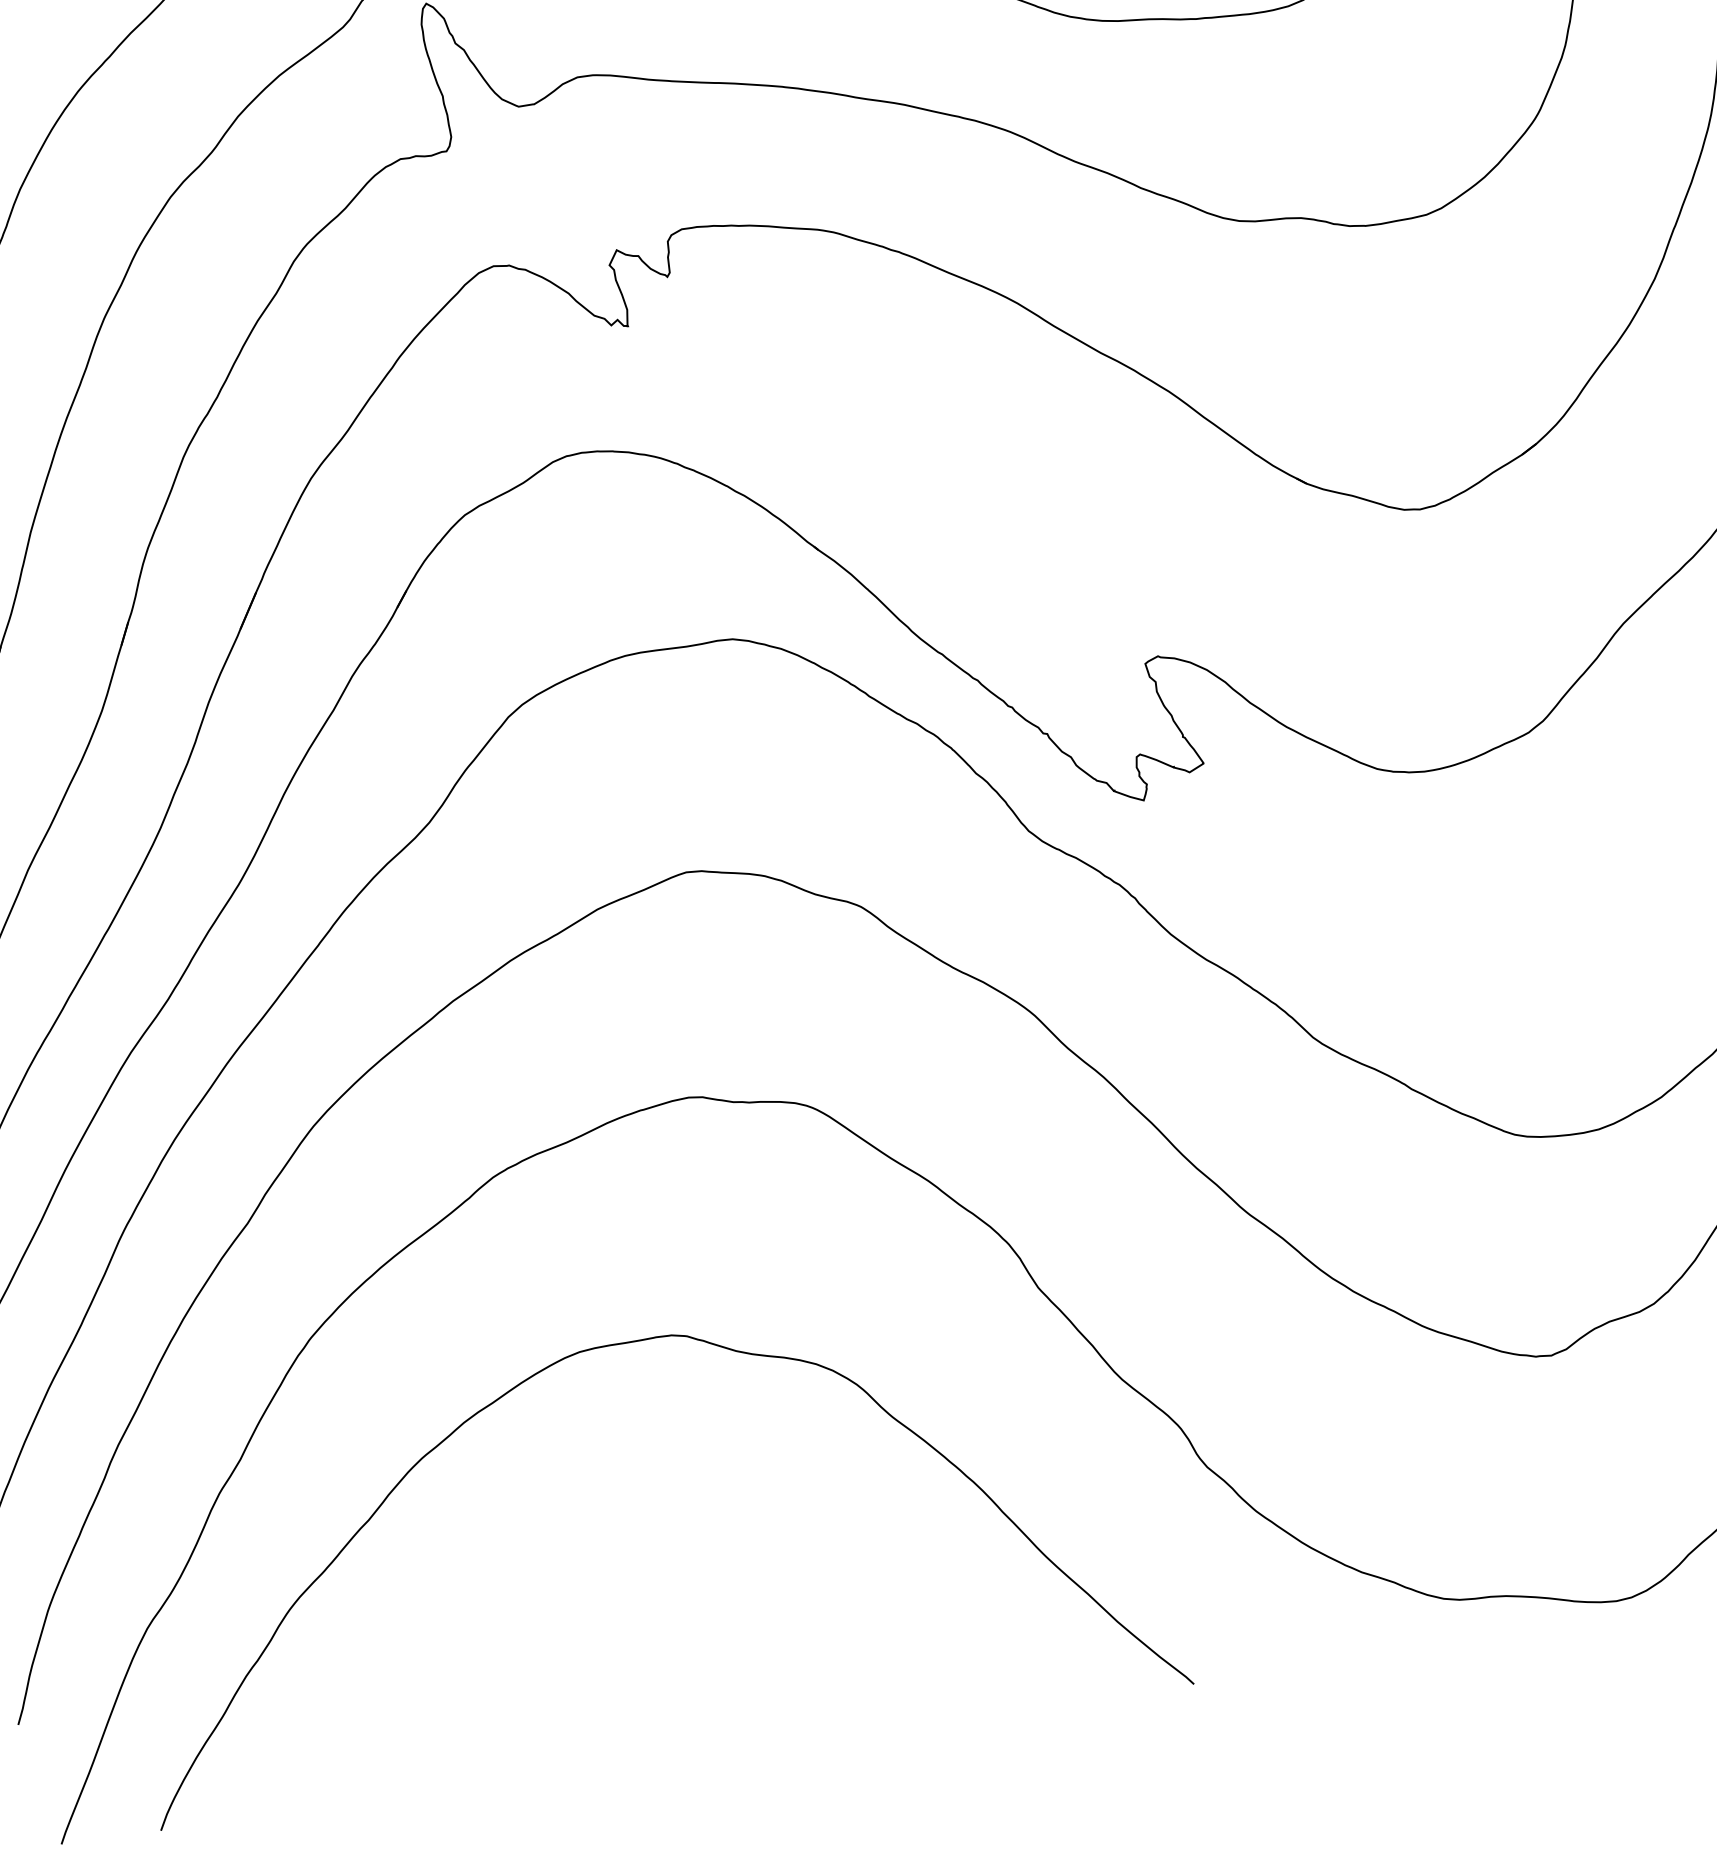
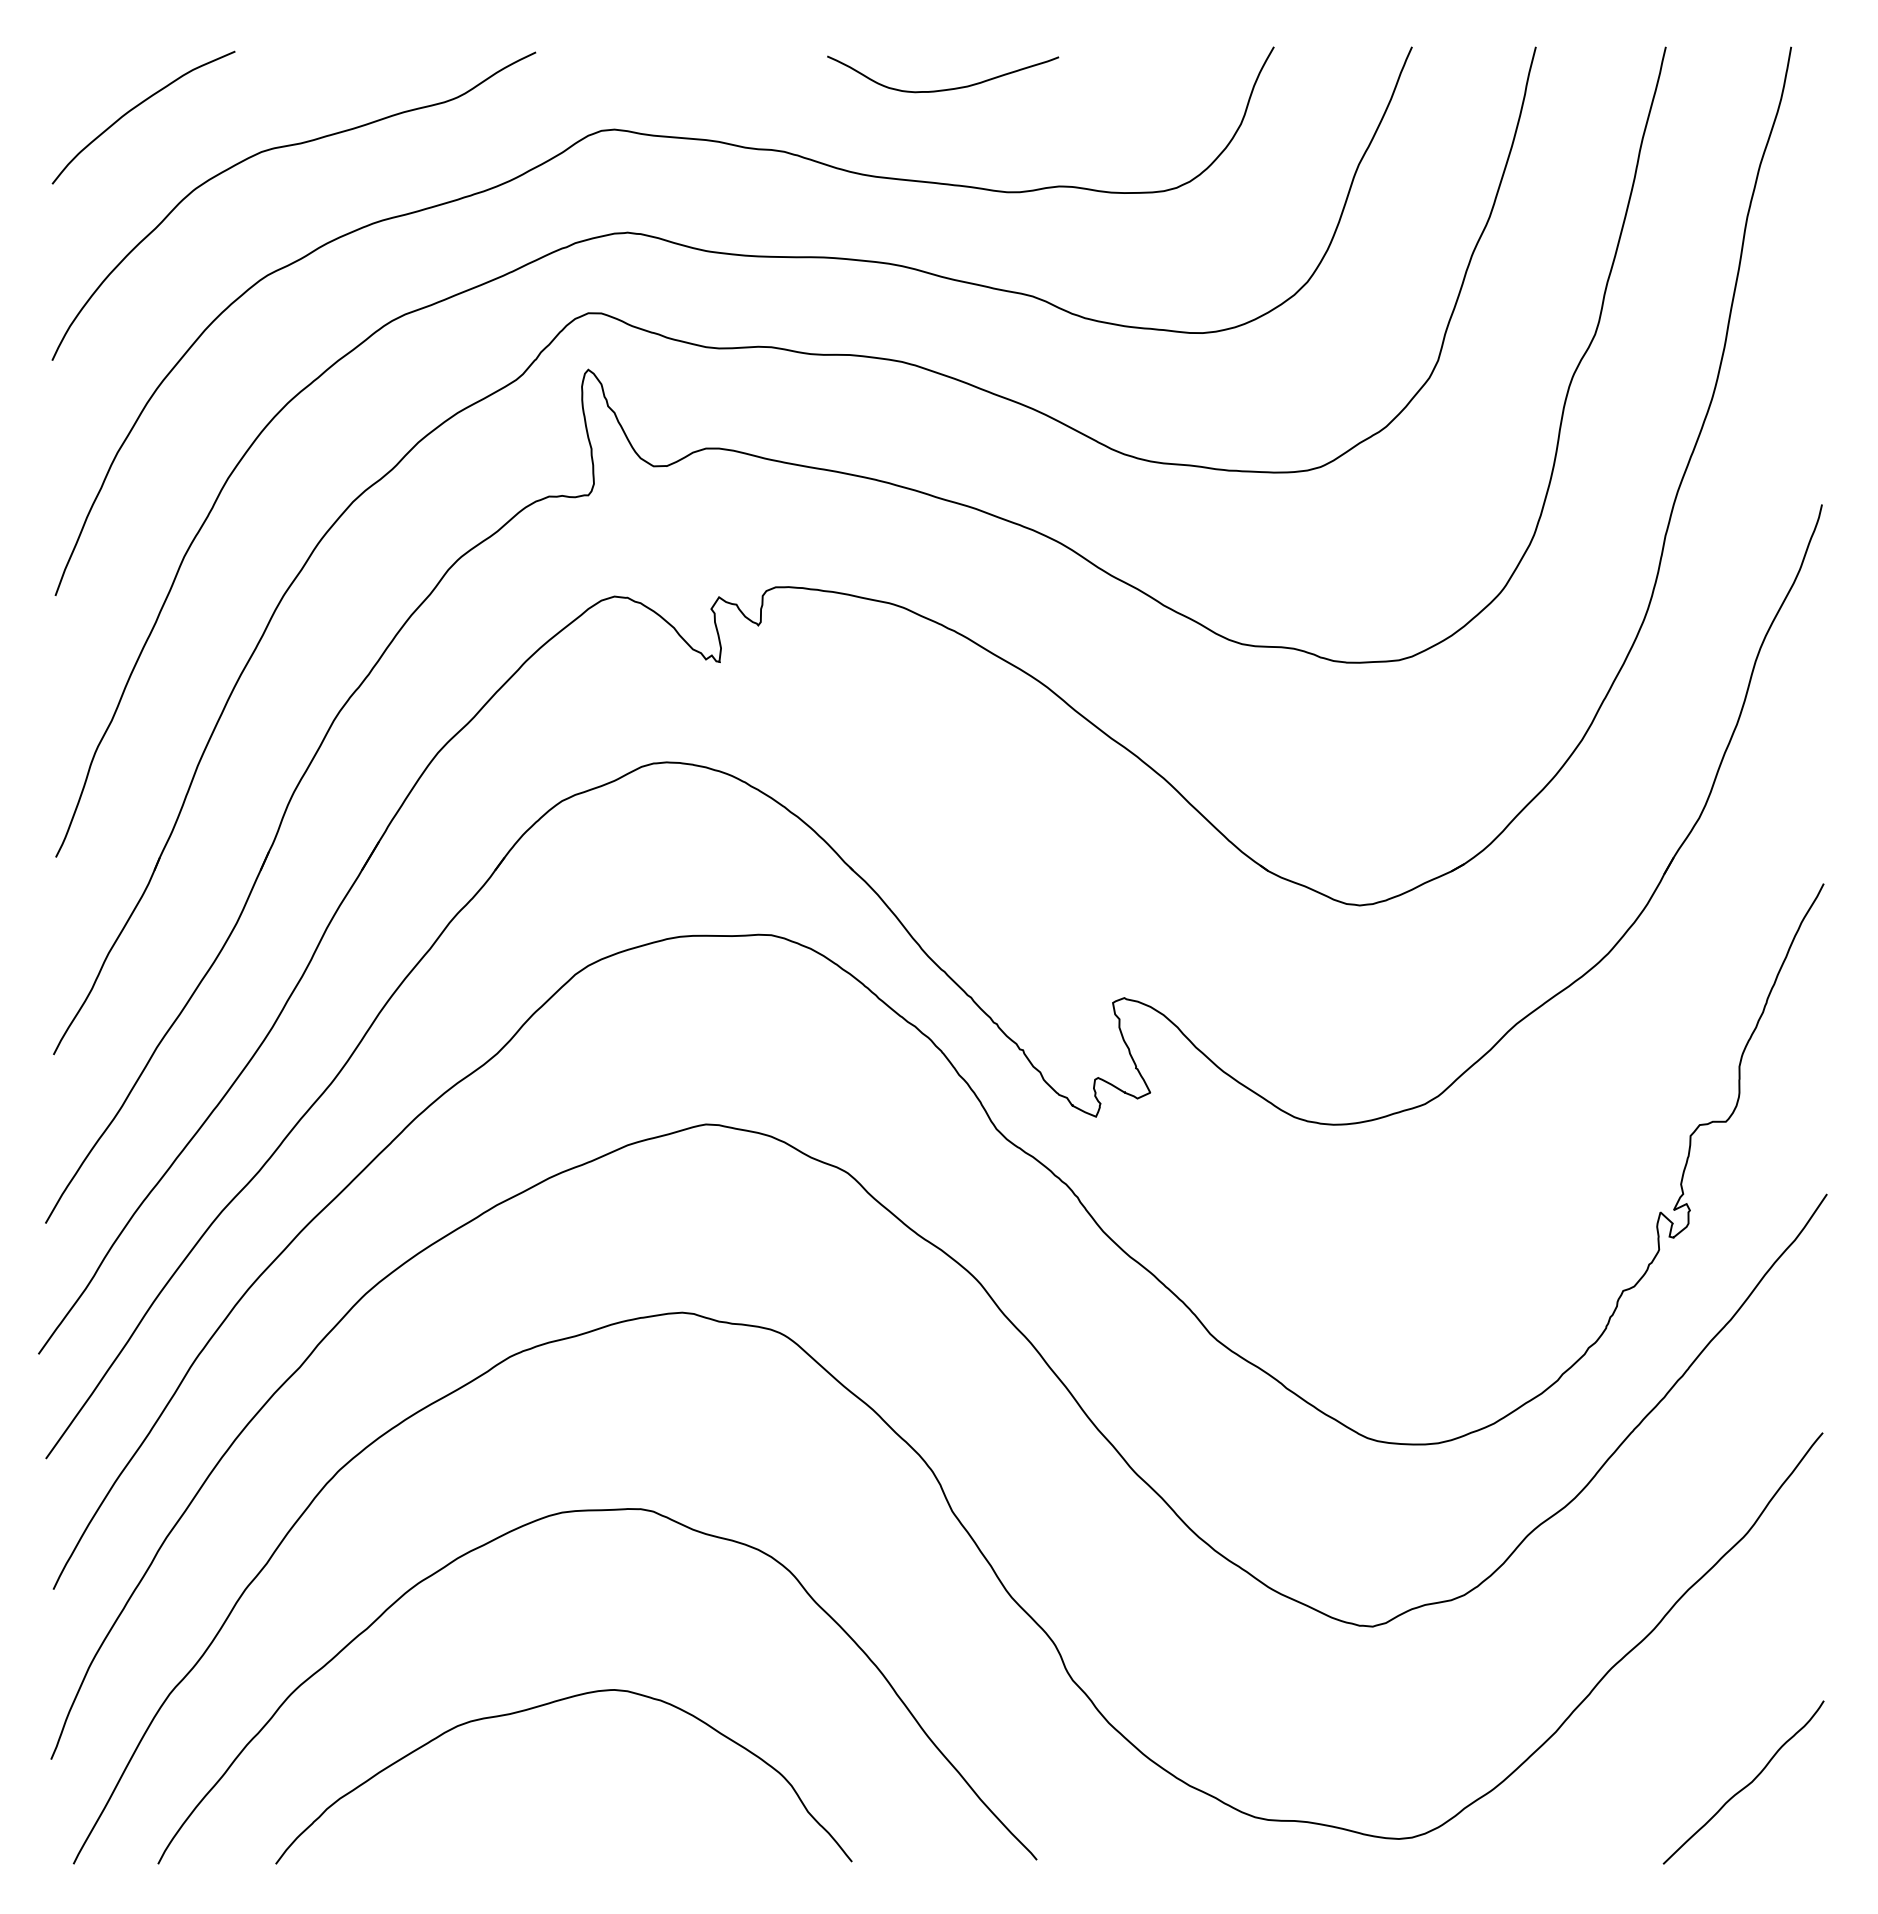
curve: (584, 1584) -> (539, 1707), added

